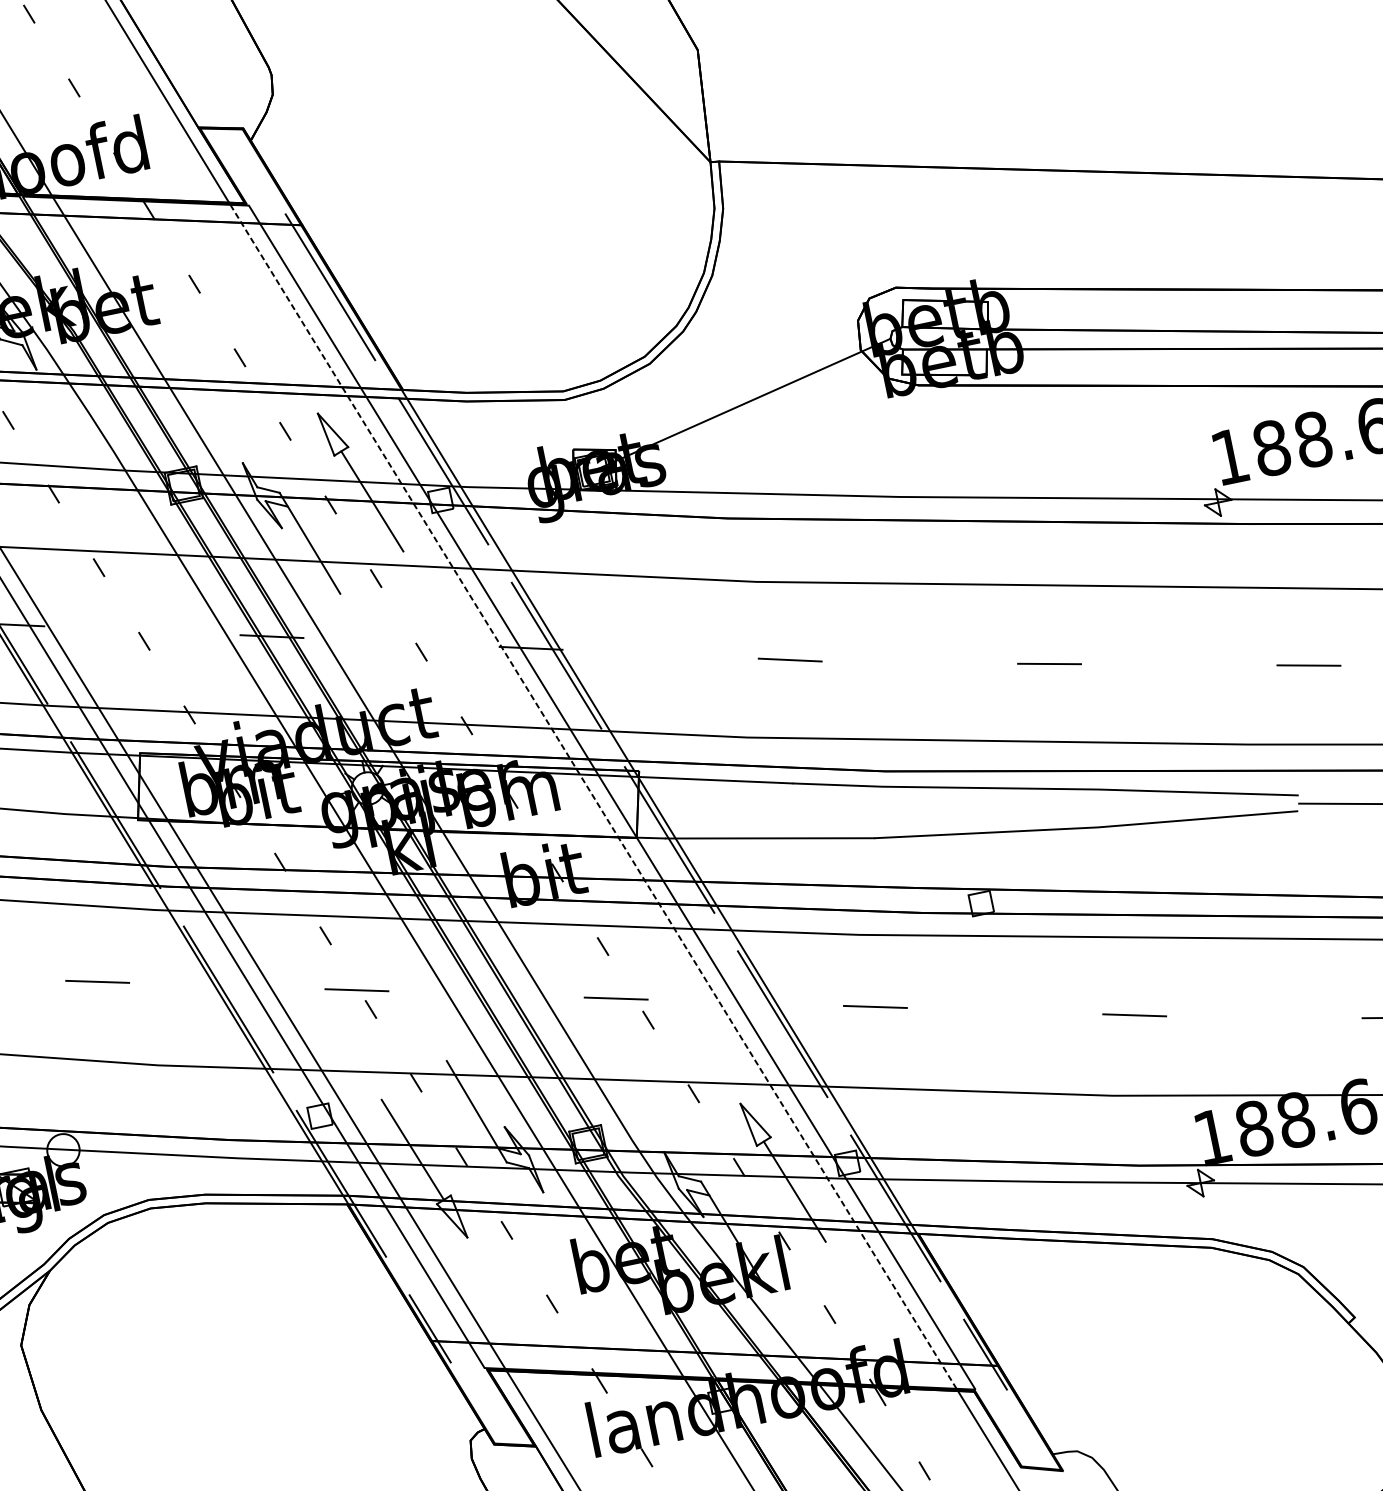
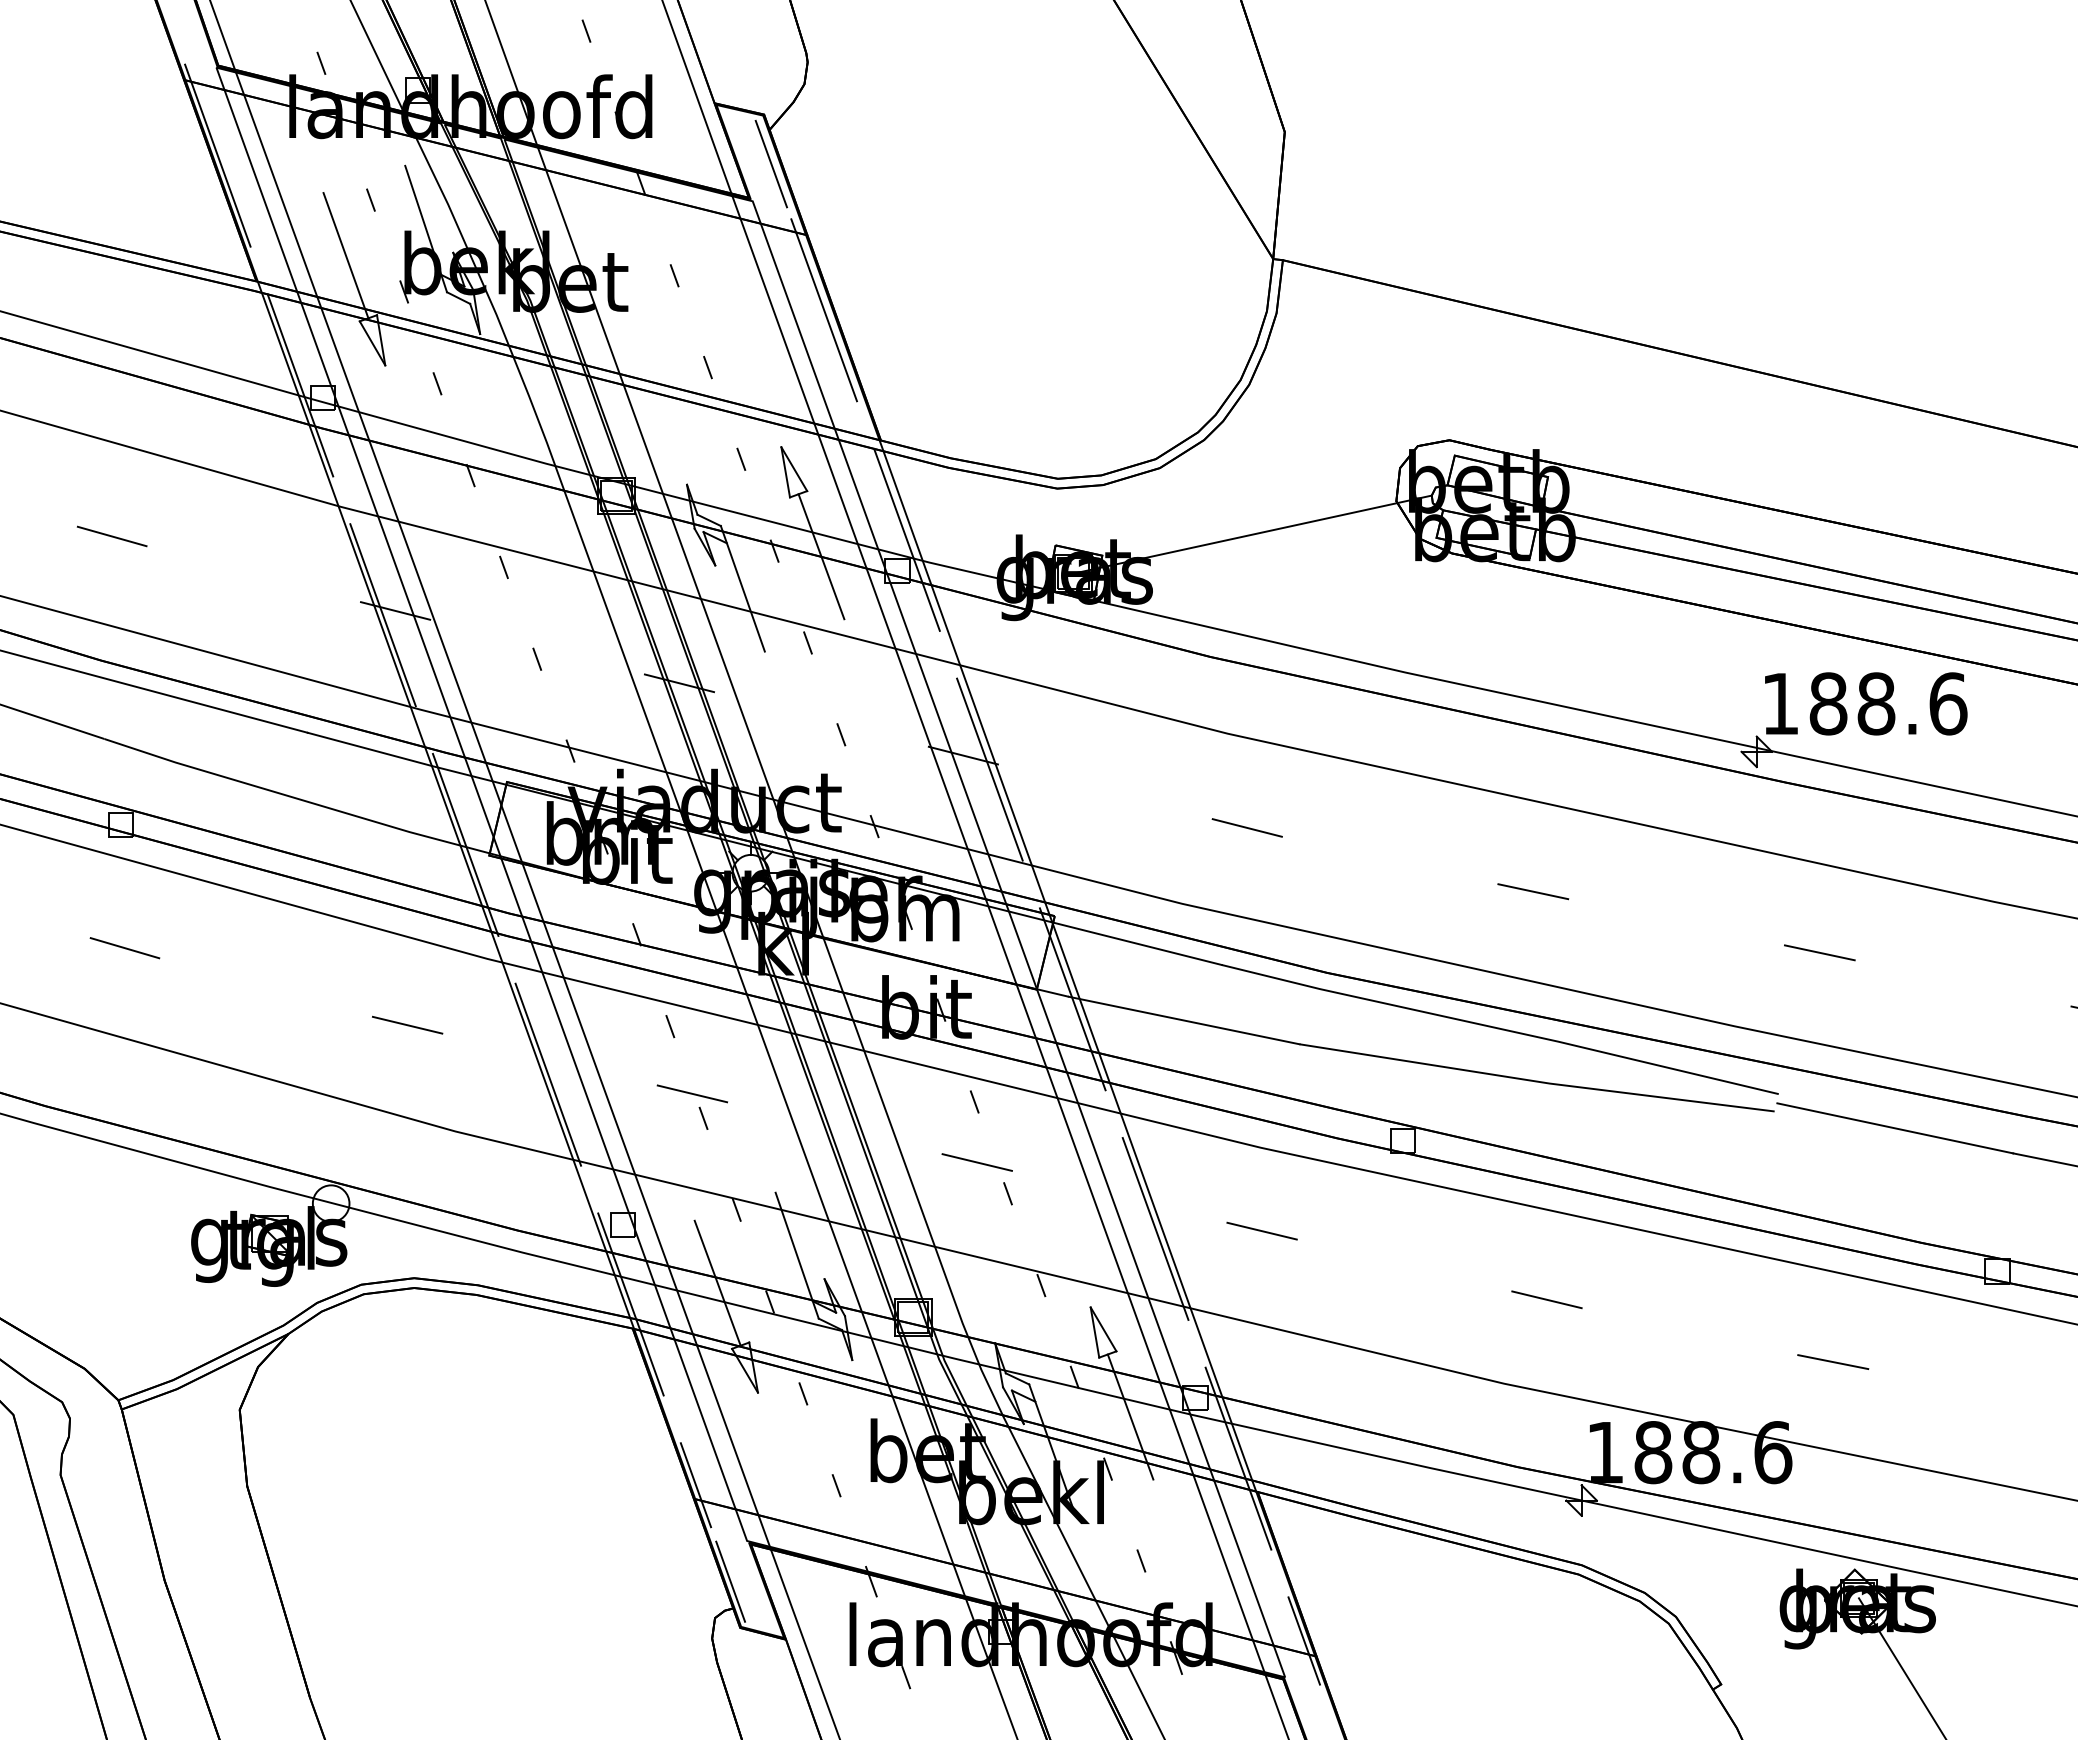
line: (258, 170) -> (771, 164), added
line: (593, 797) -> (998, 934), dashed -> solid
line: (477, 1406) -> (730, 1581), added

